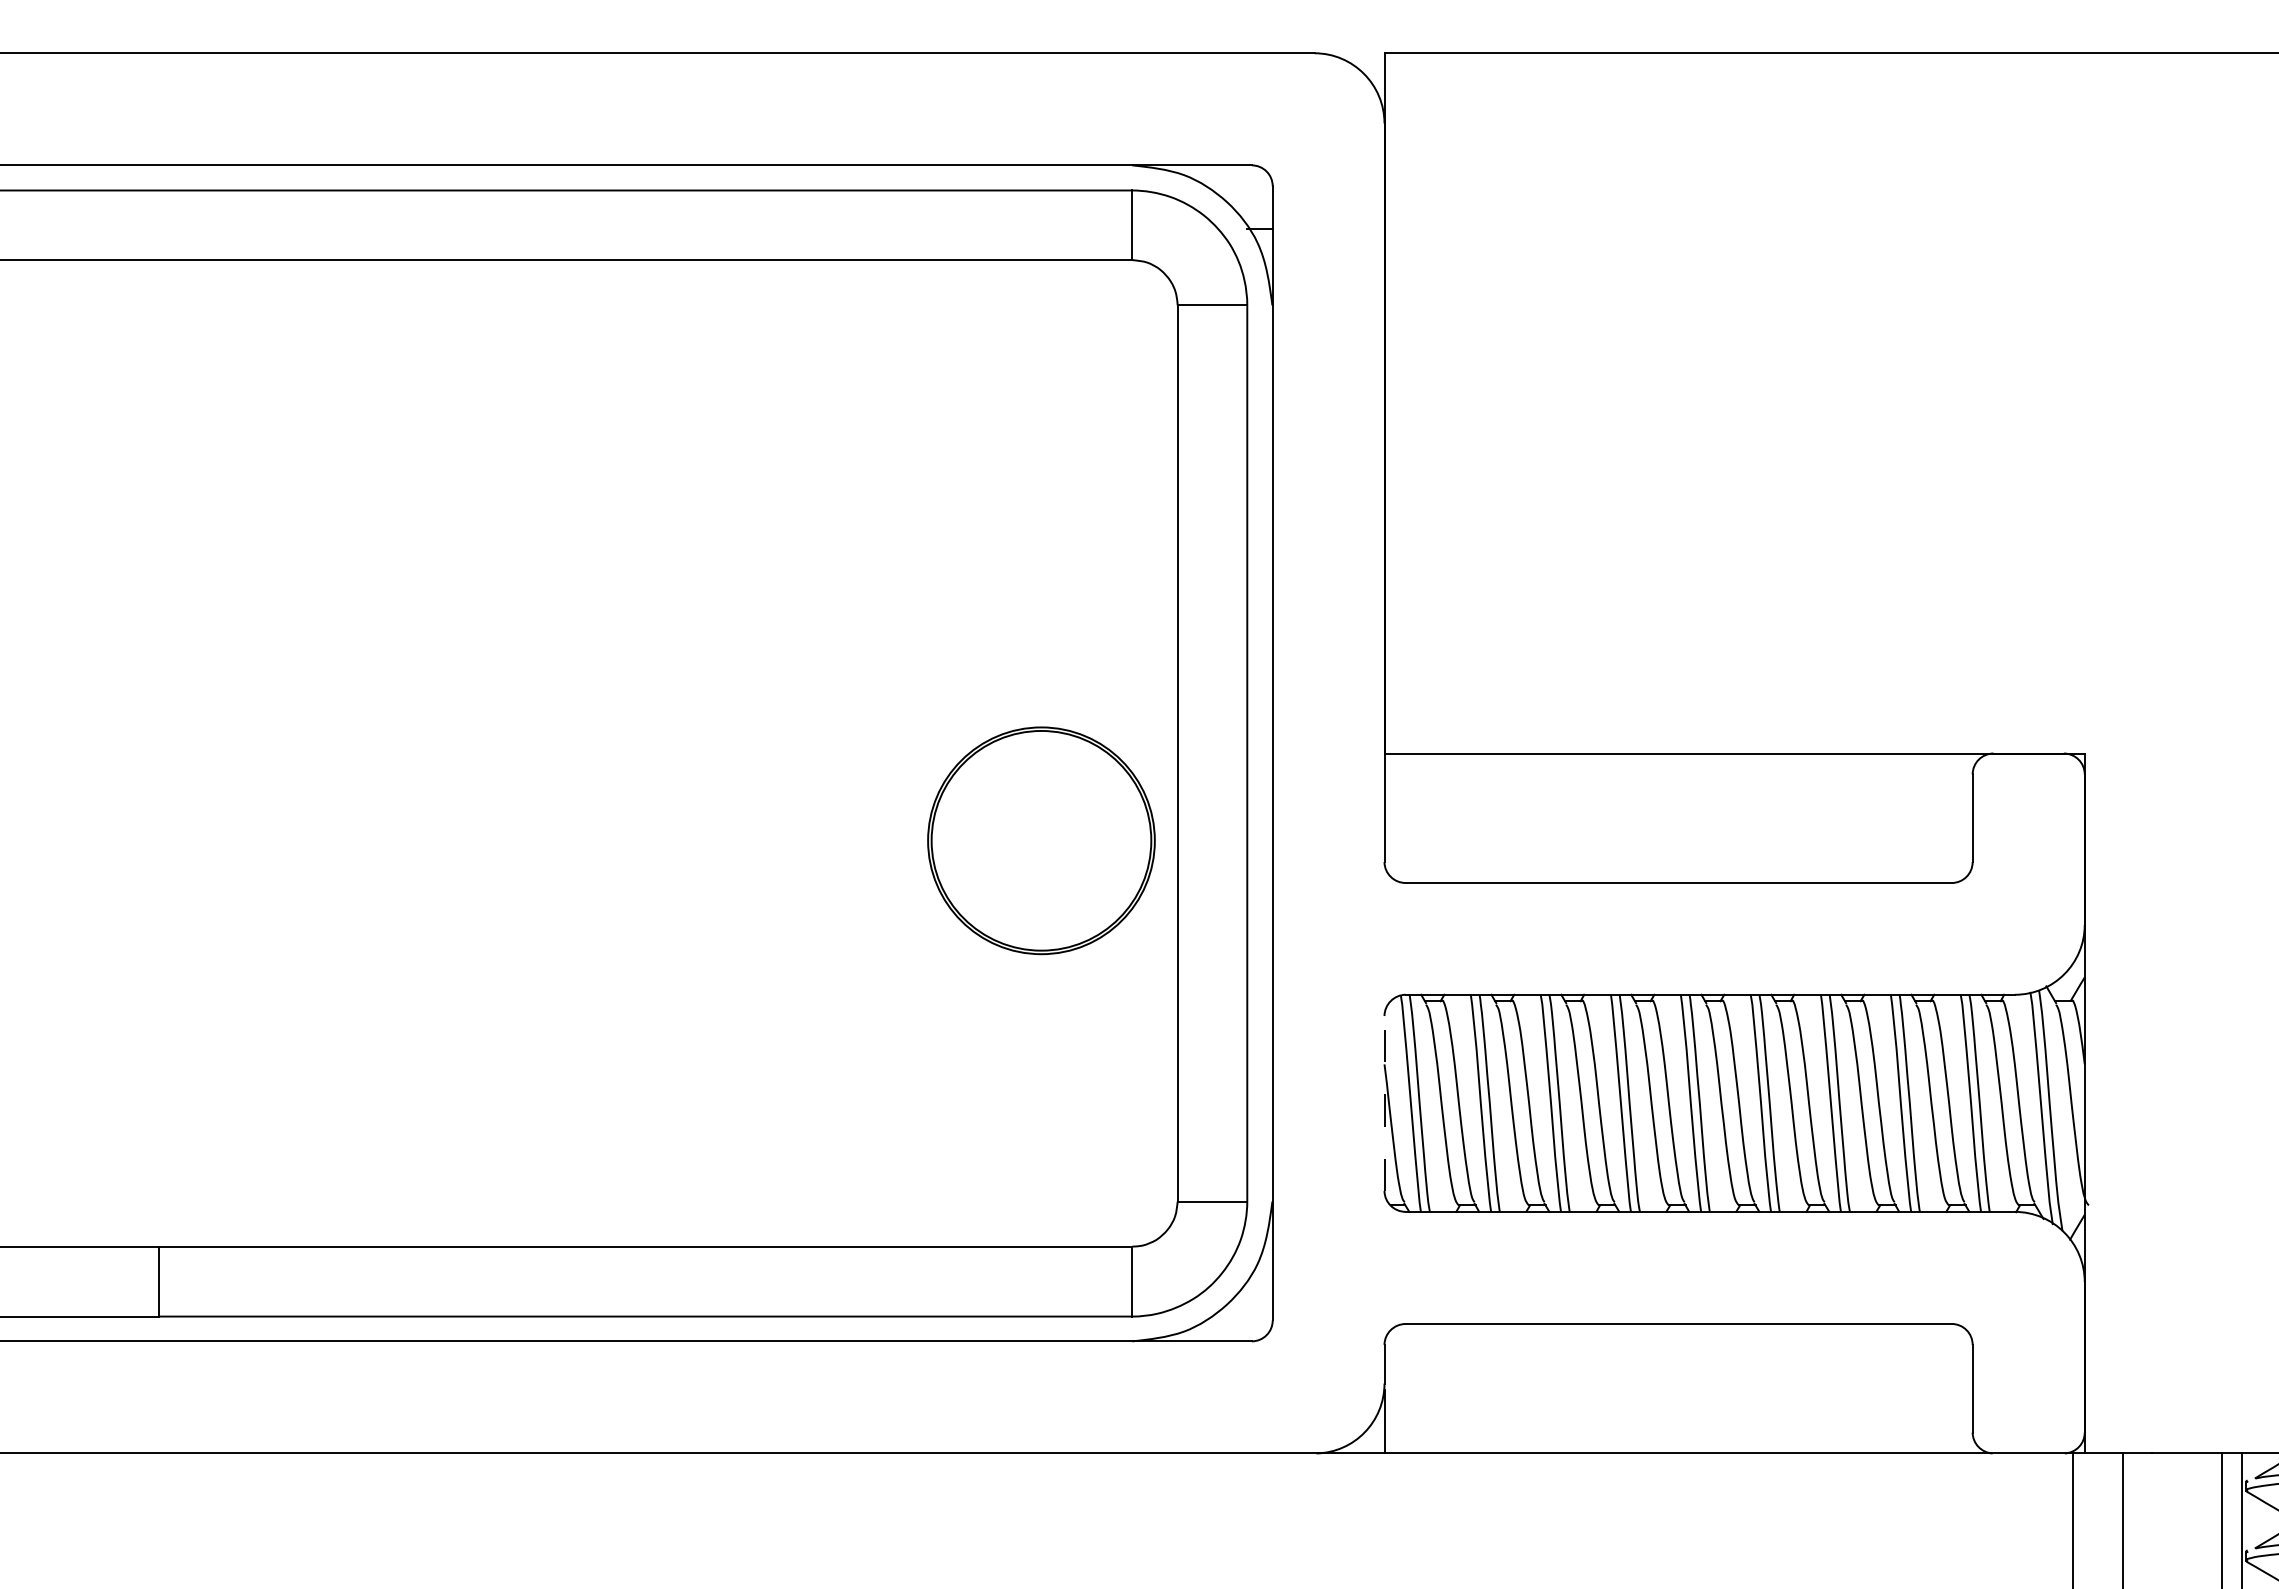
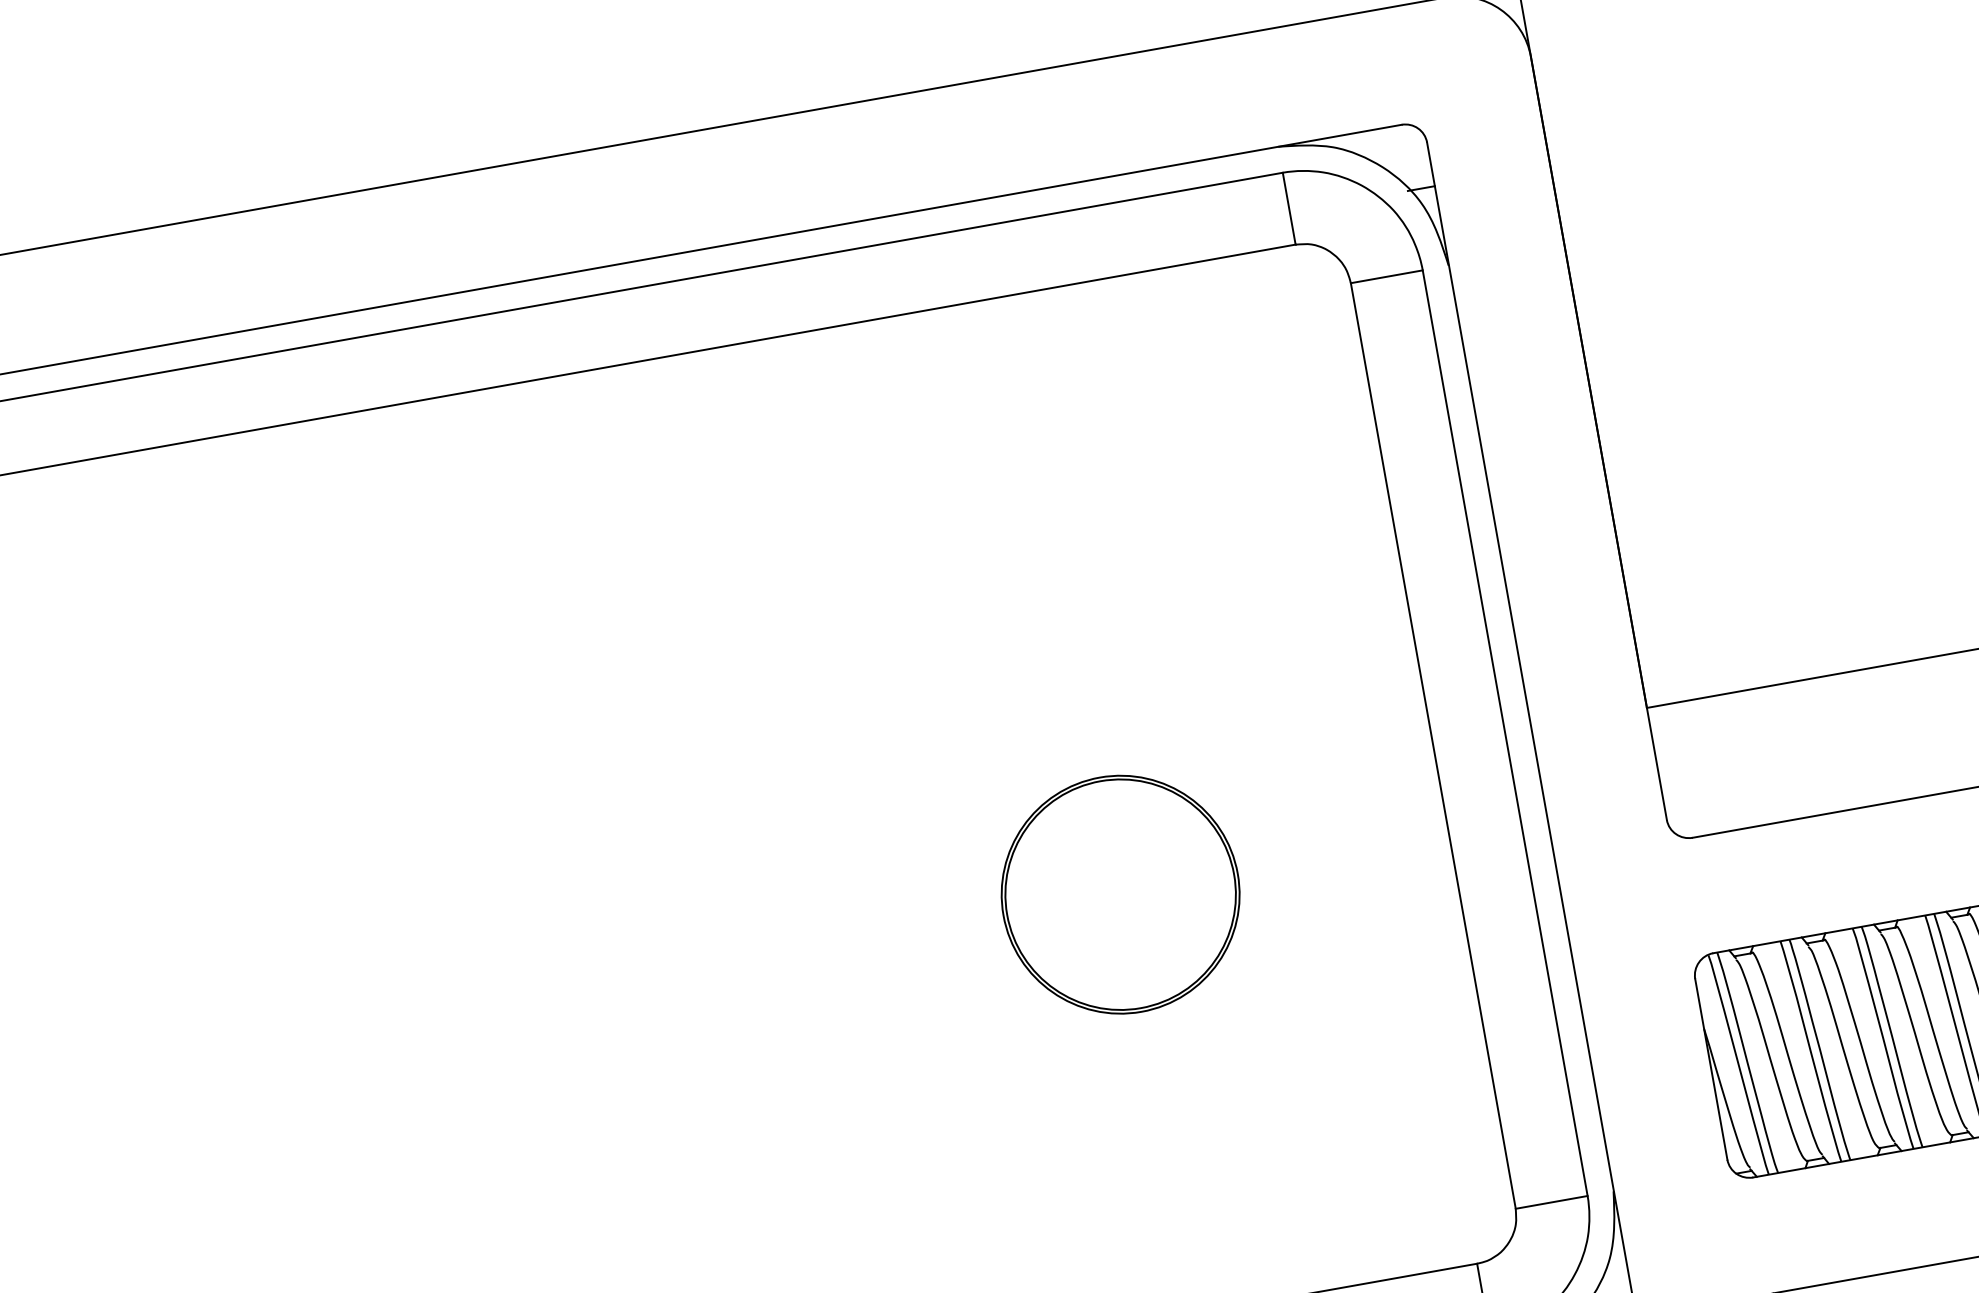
part: (1041, 840) -> (1120, 894), moved
line: (1384, 1103) -> (1711, 1069), dashed -> solid

